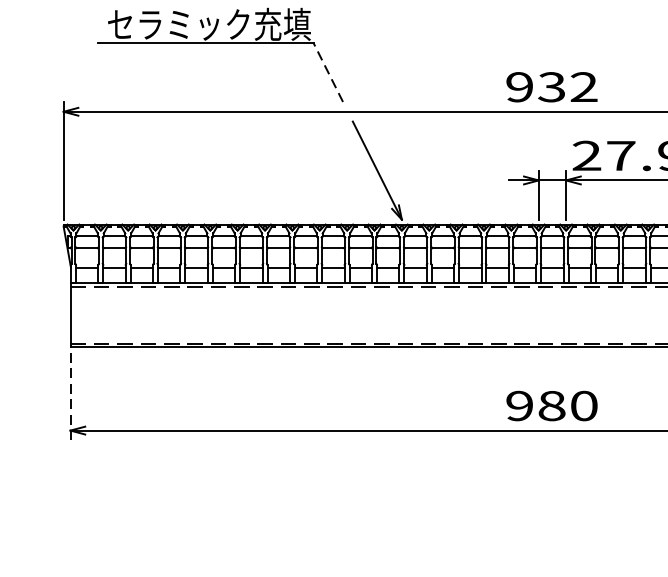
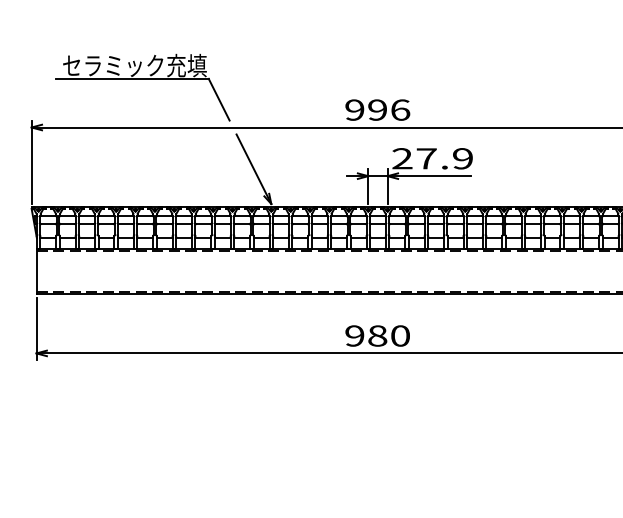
line: (327, 72) -> (218, 99), dashed -> solid
text: (568, 86) -> (389, 109), 932 -> 996
line: (70, 395) -> (36, 328), dashed -> solid

